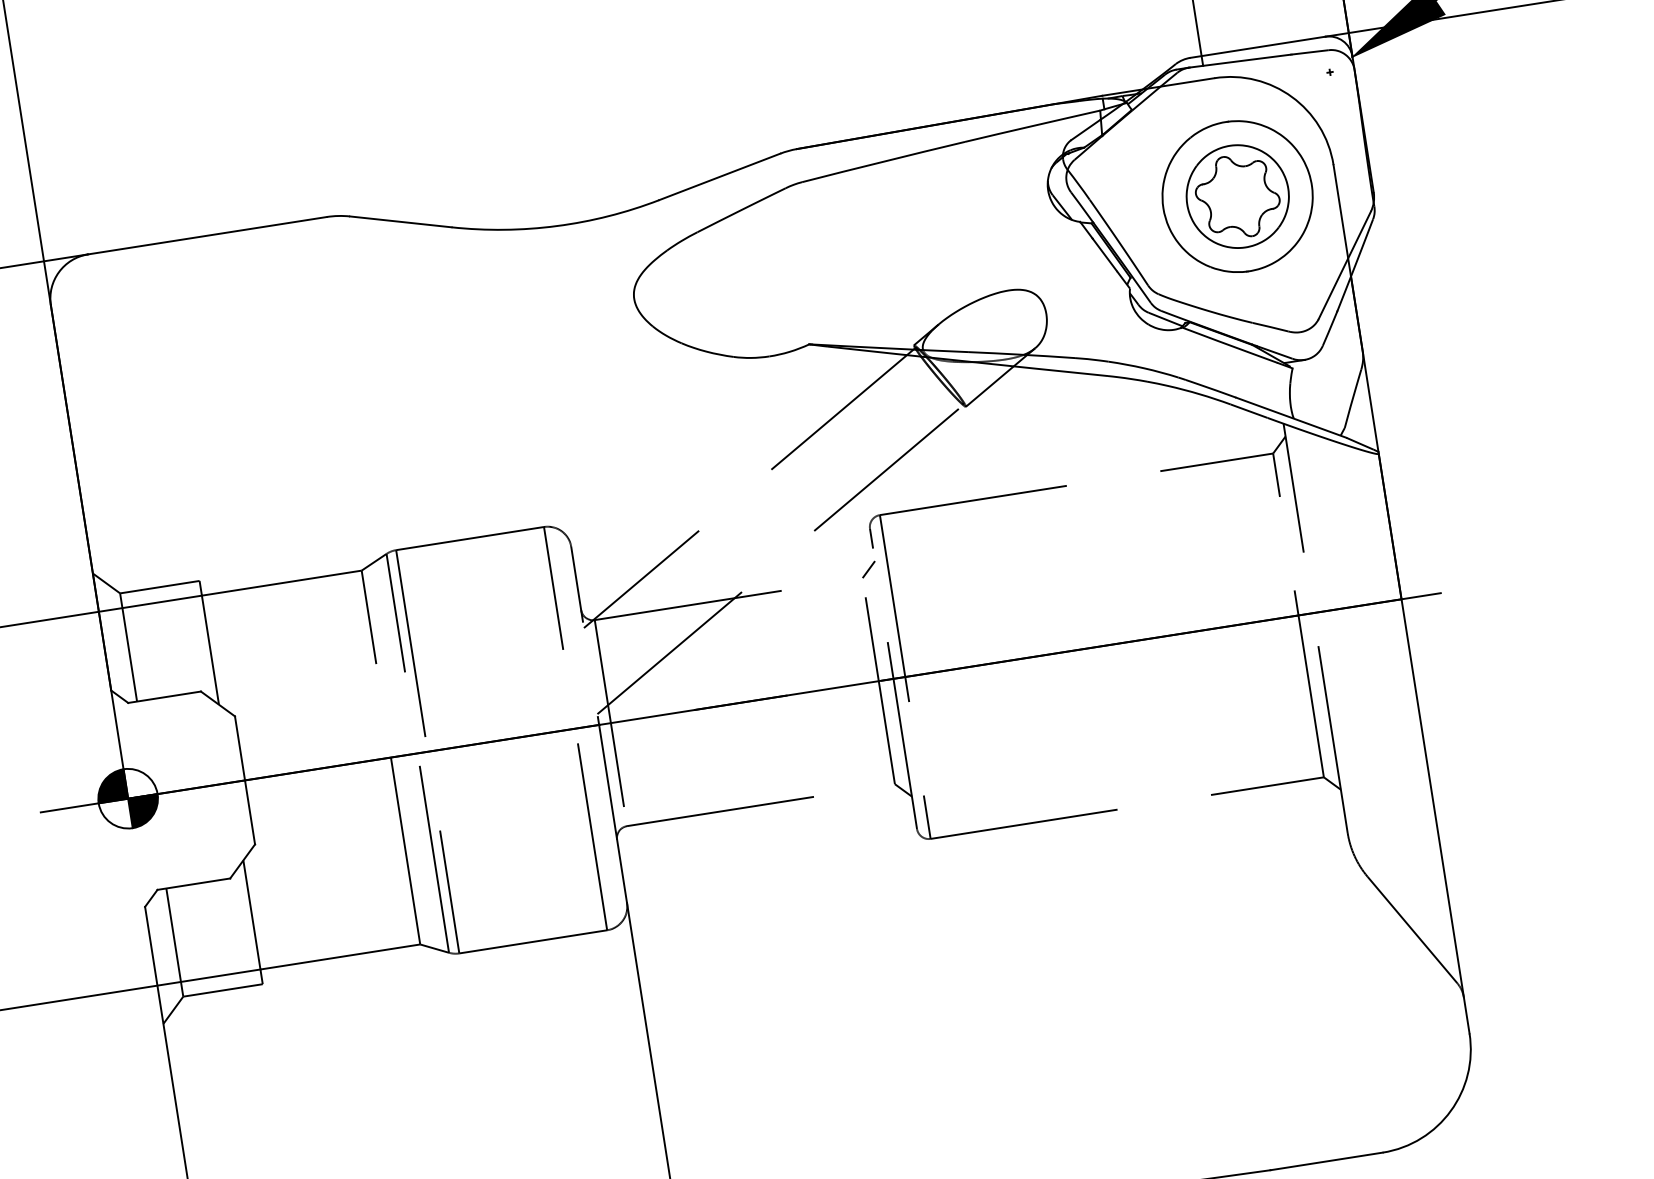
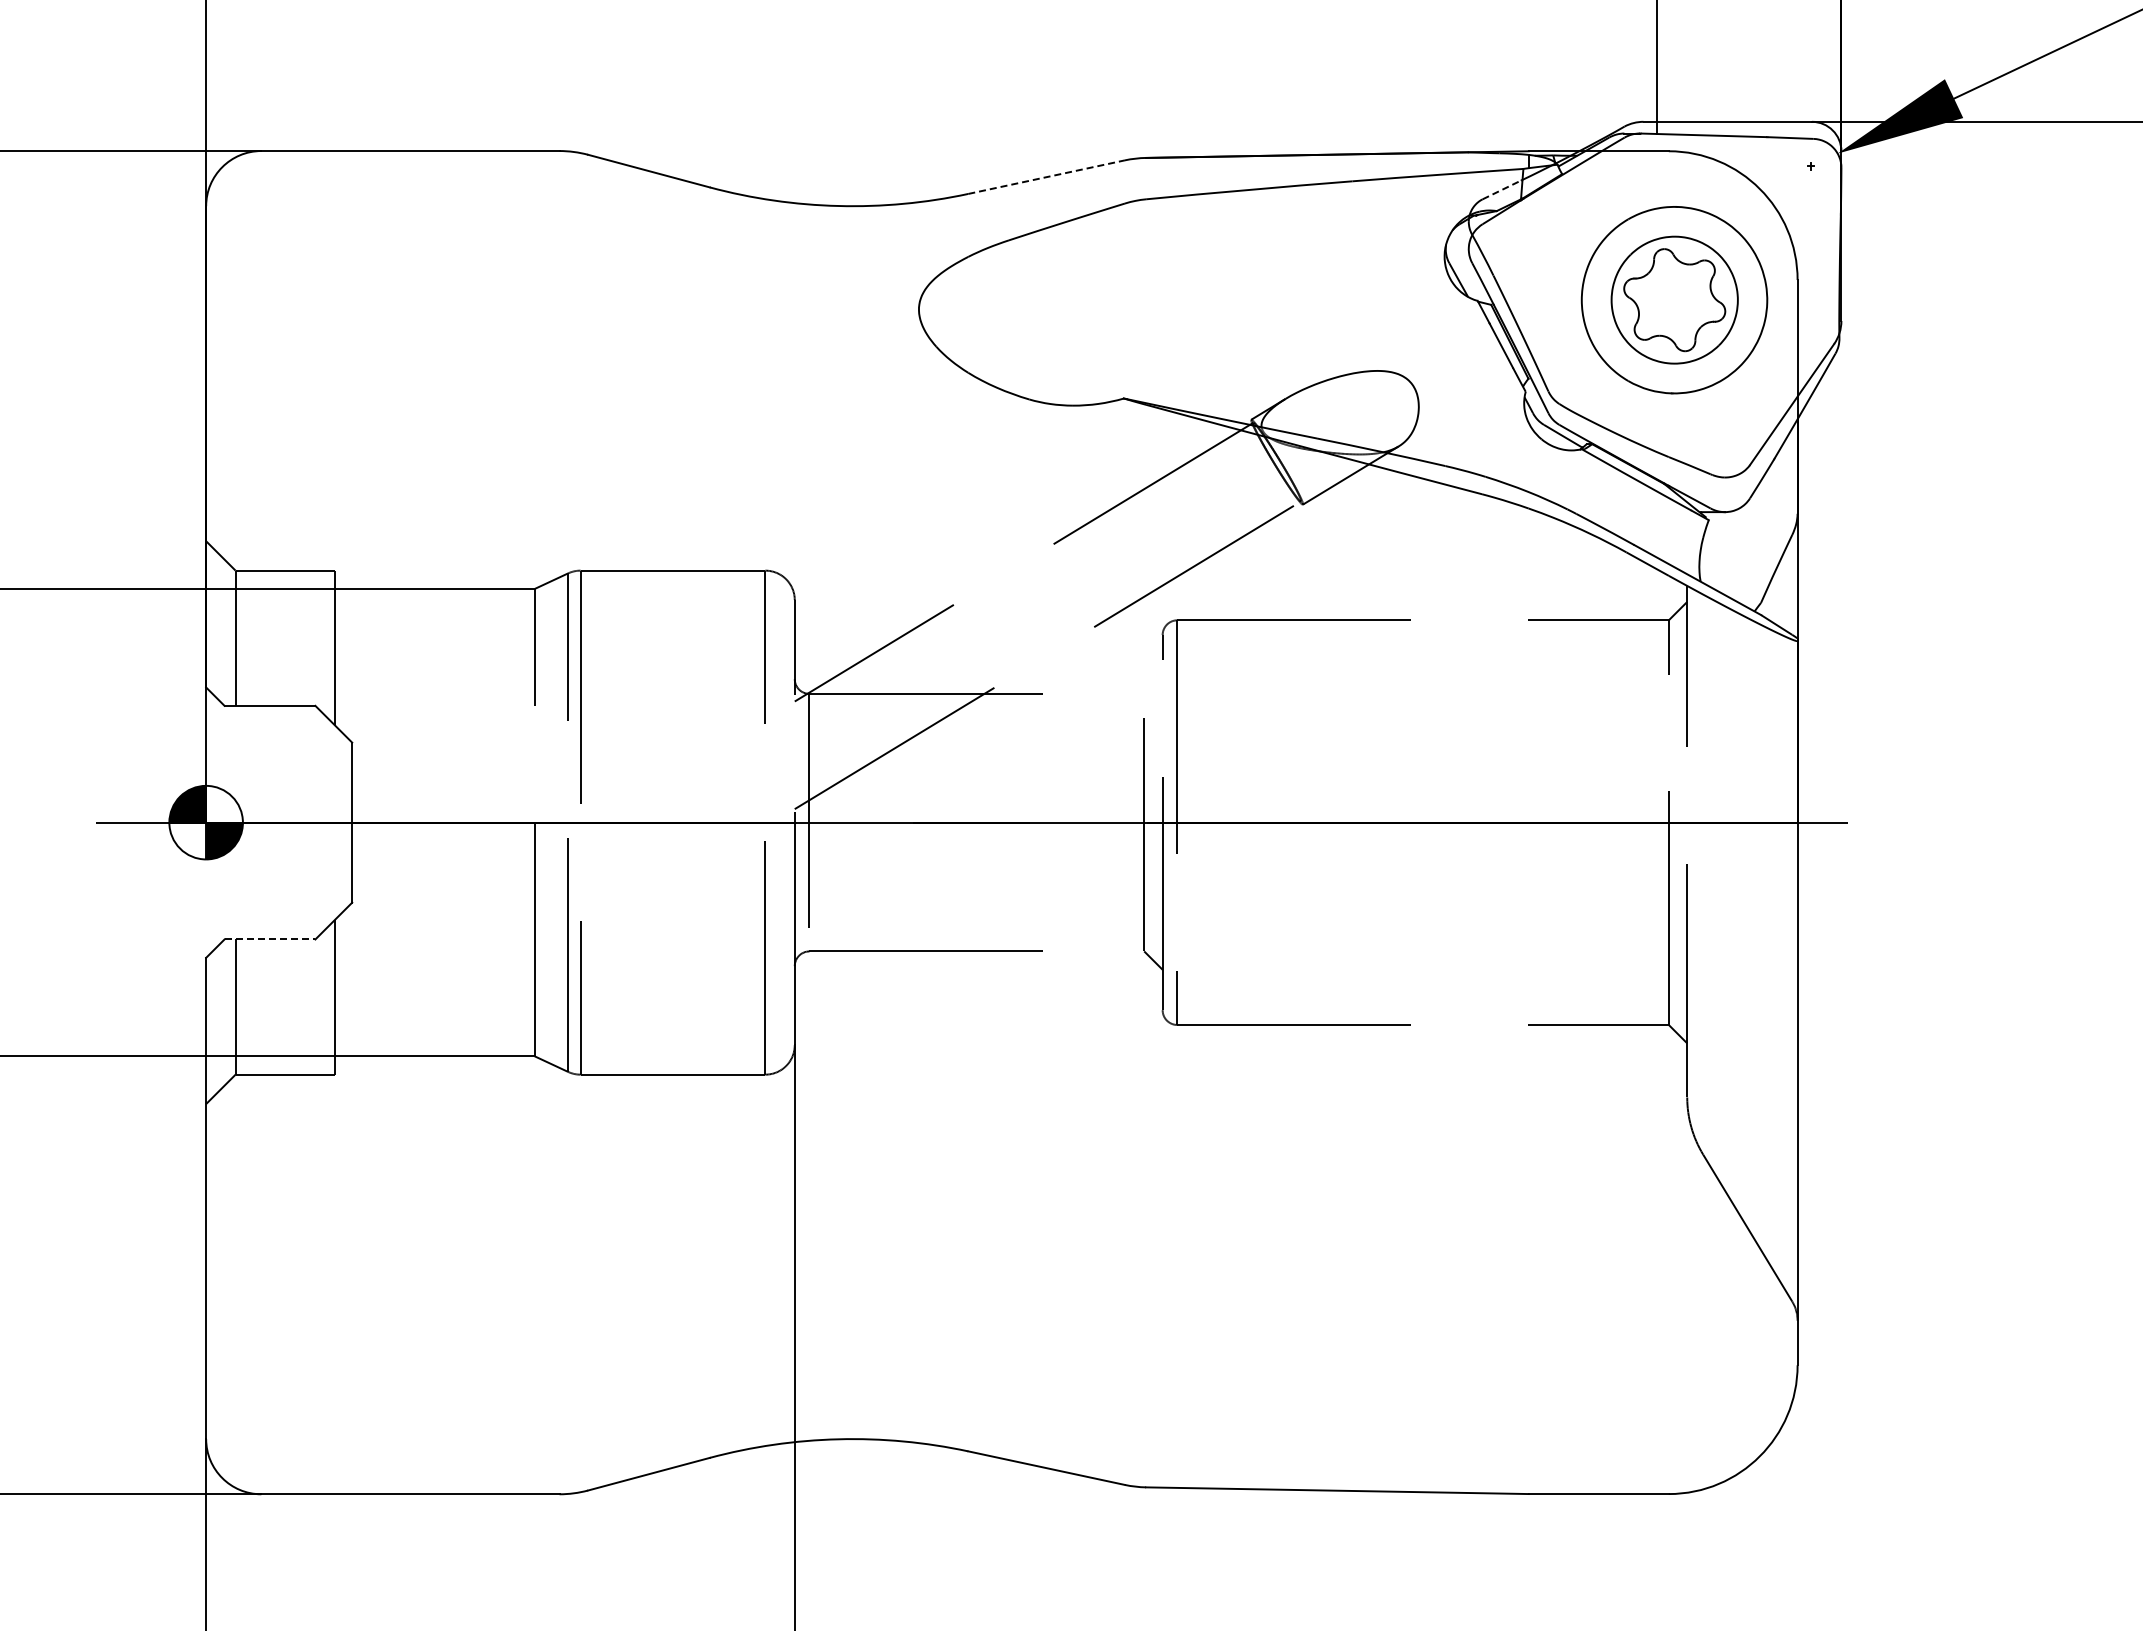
line: (1086, 129) -> (1502, 189), solid -> dashed
line: (720, 177) -> (1047, 177), solid -> dashed
line: (868, 569) -> (1153, 684), removed
line: (194, 884) -> (270, 939), solid -> dashed

